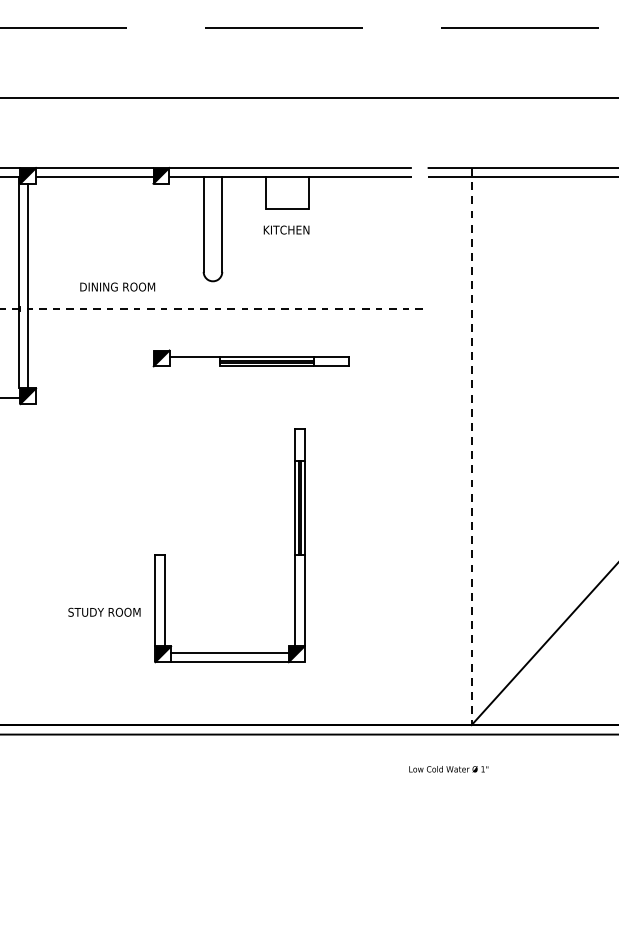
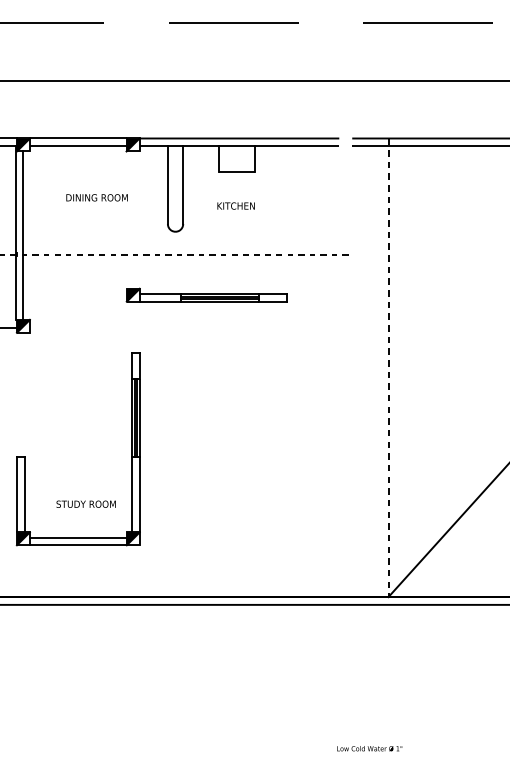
text: (286, 229) -> (236, 205), moved
text: (117, 286) -> (96, 197), moved
line: (194, 366) -> (160, 301), added
part: (165, 554) -> (25, 456), moved
text: (448, 769) -> (369, 748), moved

